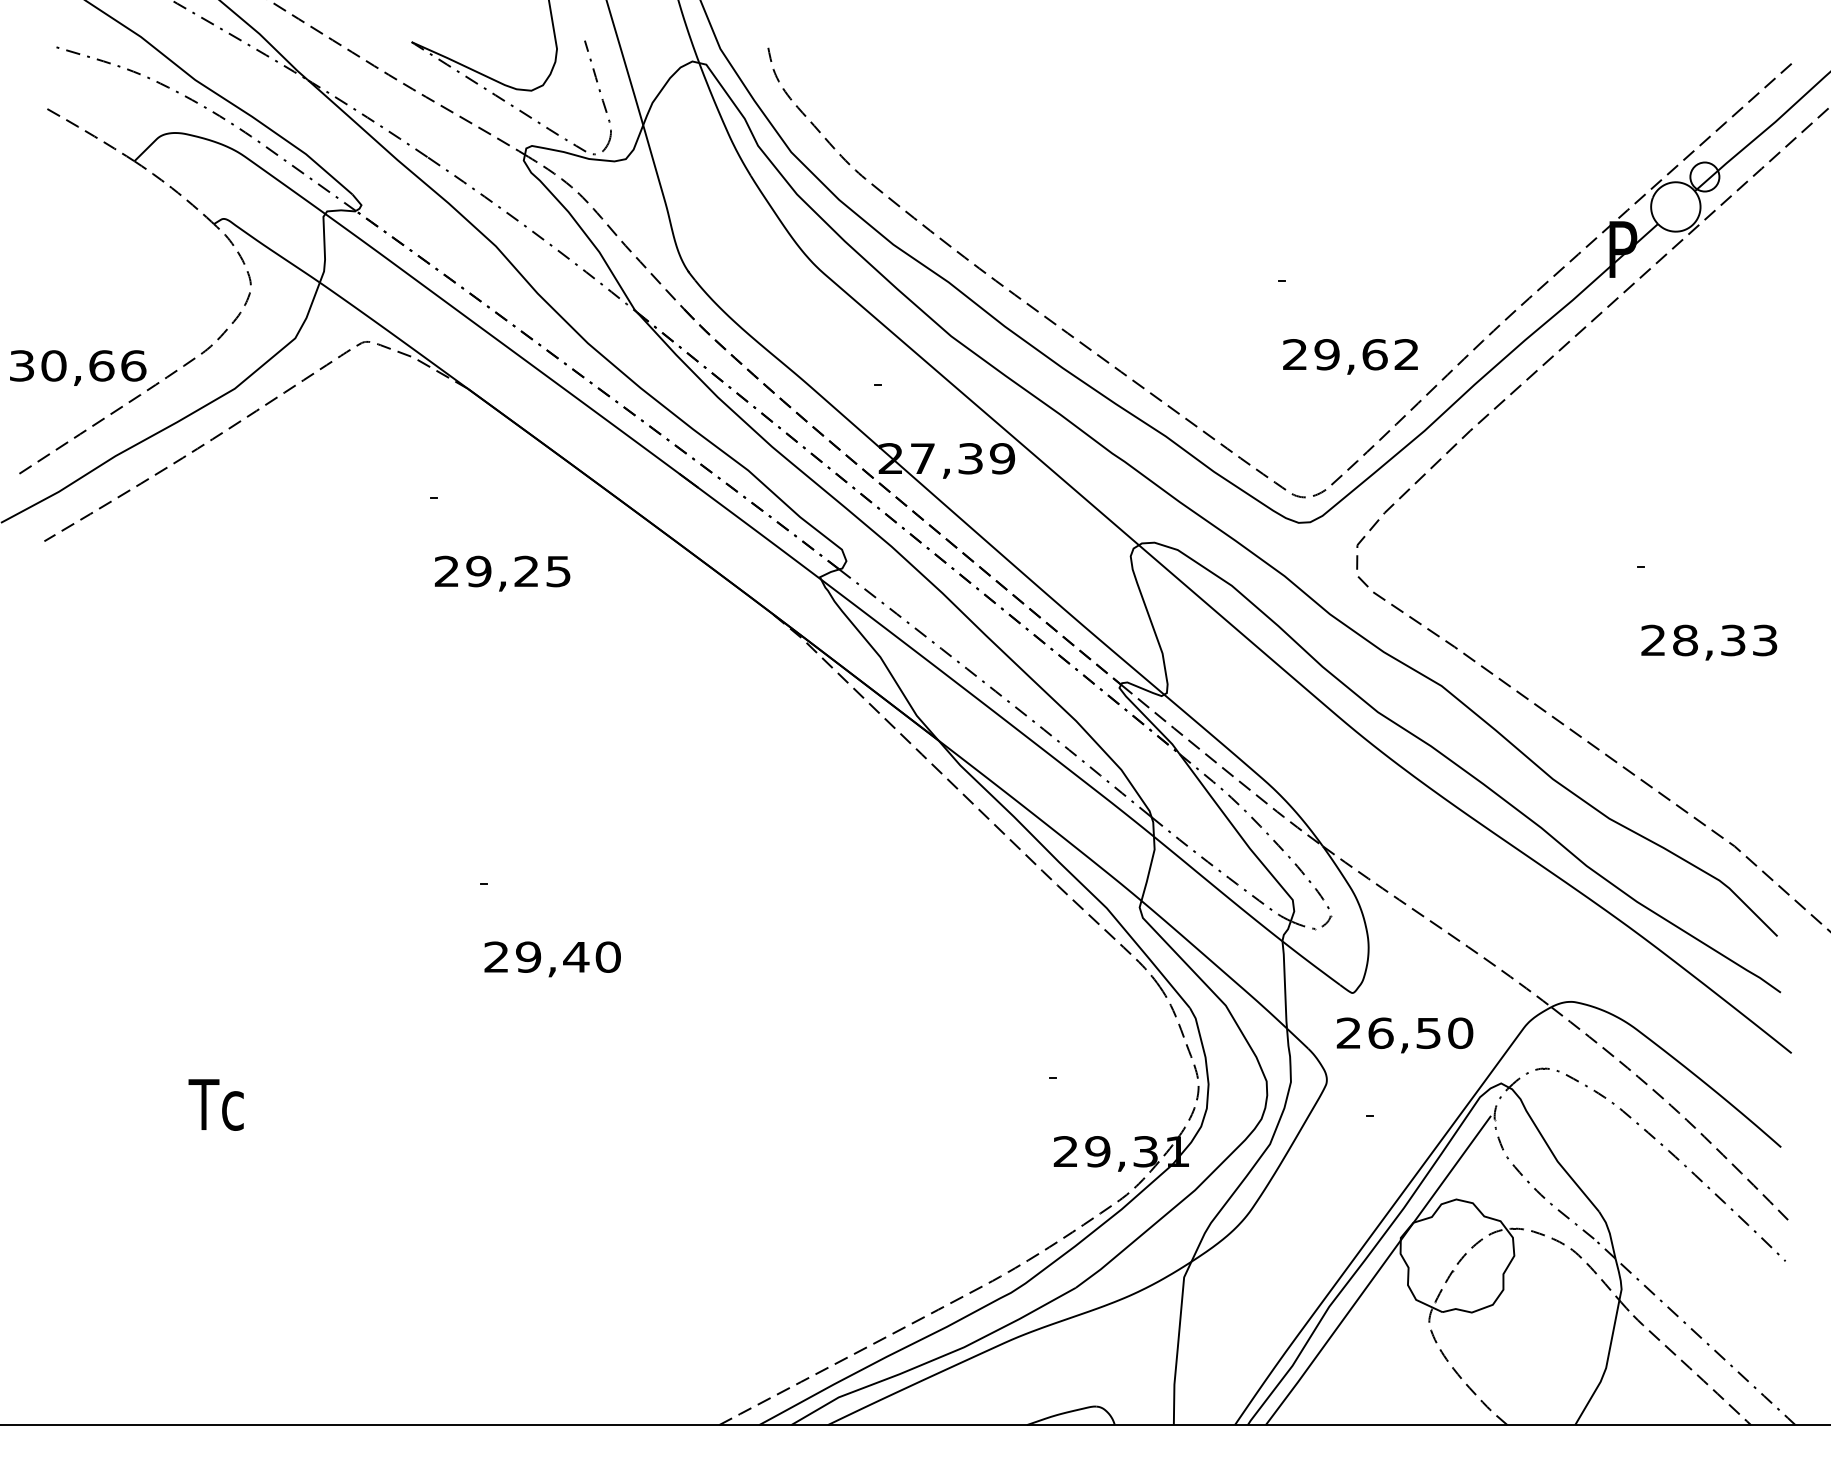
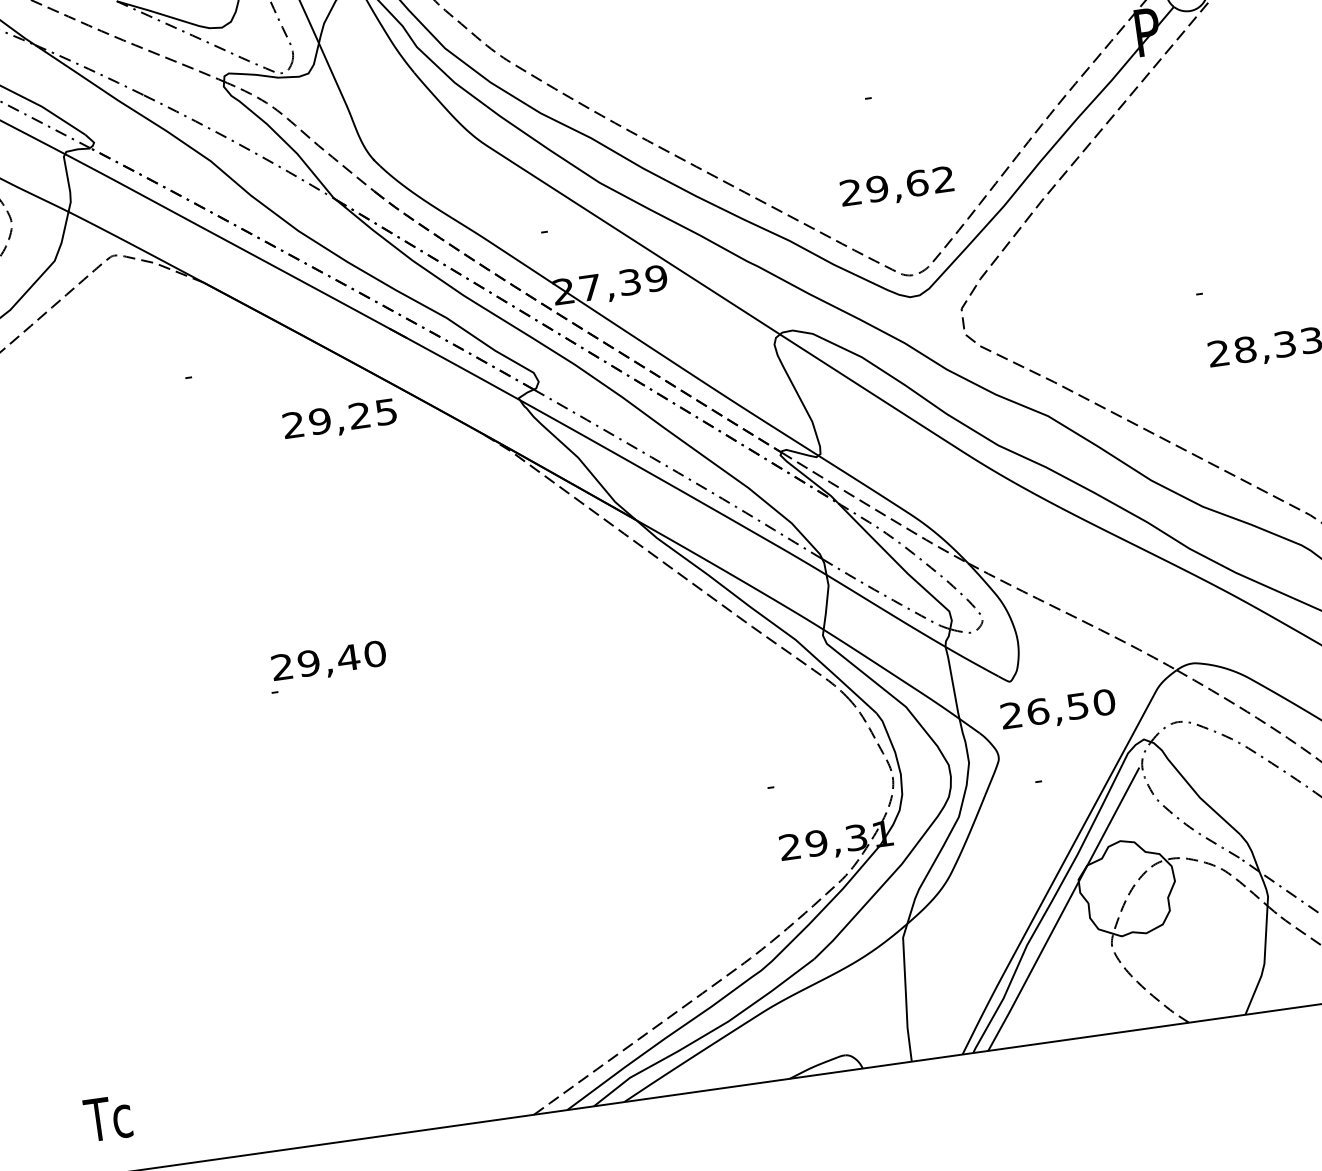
text: (1350, 356) -> (897, 187), moved
text: (502, 573) -> (339, 420), moved
text: (552, 959) -> (329, 662), moved
text: (215, 1104) -> (107, 1118), moved

